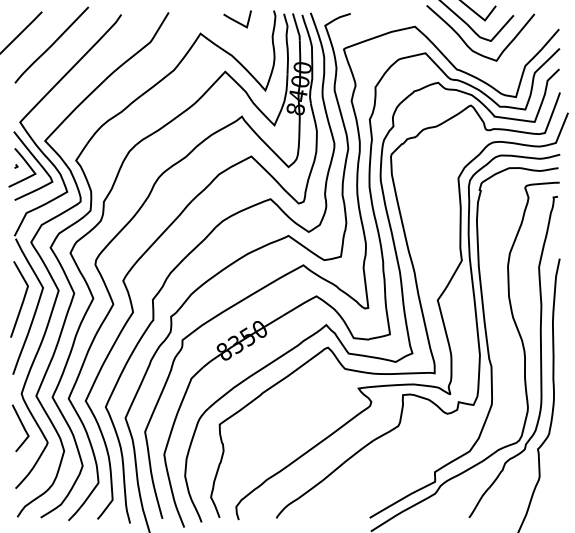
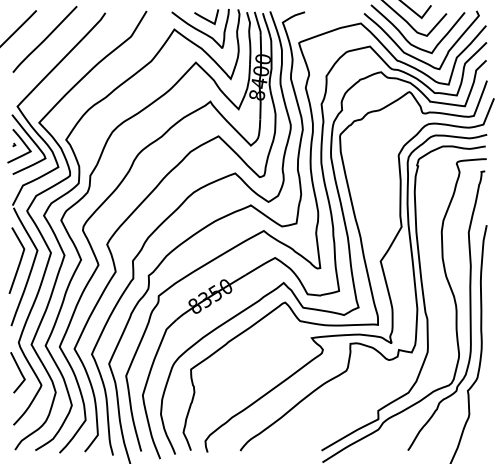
curve: (230, 34) -> (200, 30), added
curve: (475, 64) -> (413, 56), added

